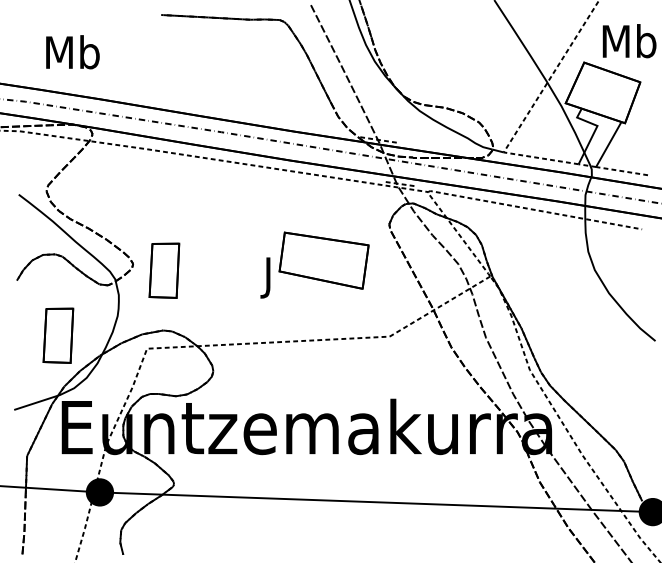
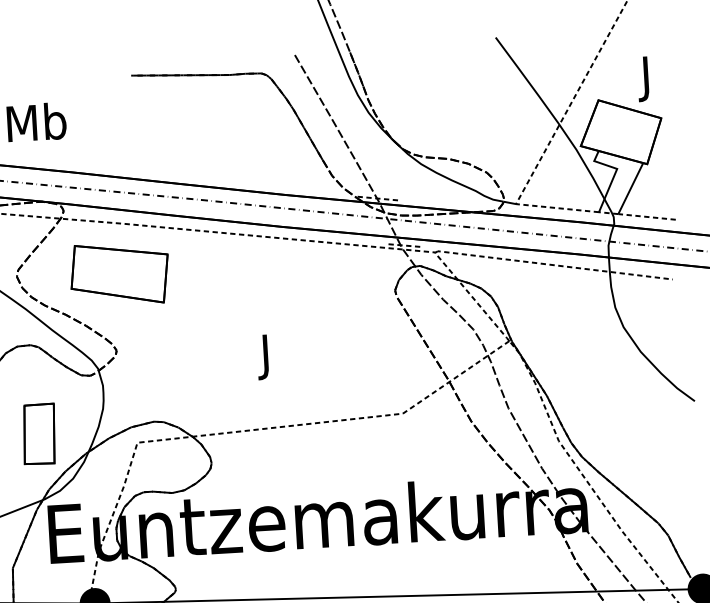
text: (629, 45) -> (647, 78), Mb -> J
part: (323, 260) -> (119, 274), moved
part: (164, 270) -> (151, 355), removed

